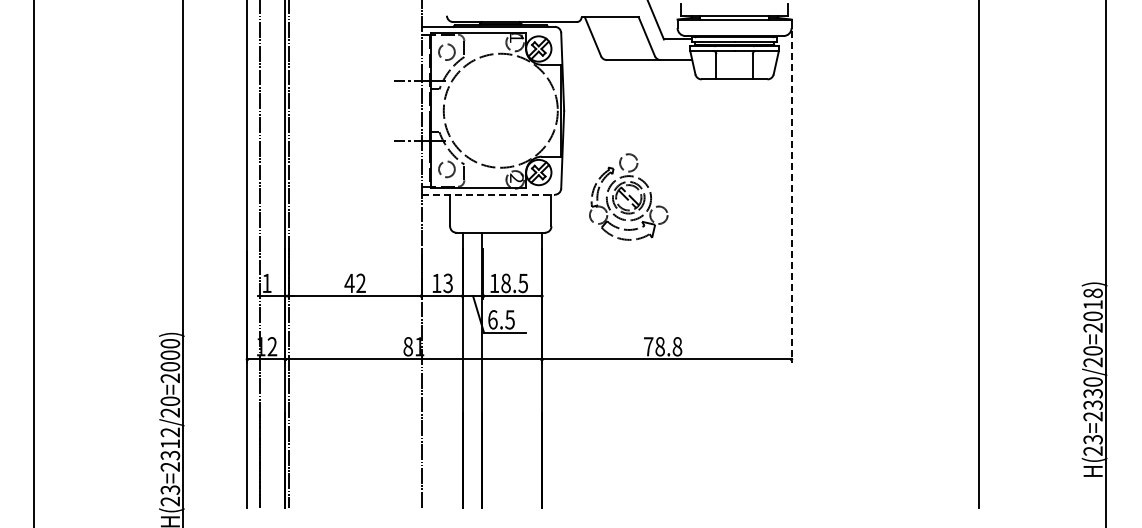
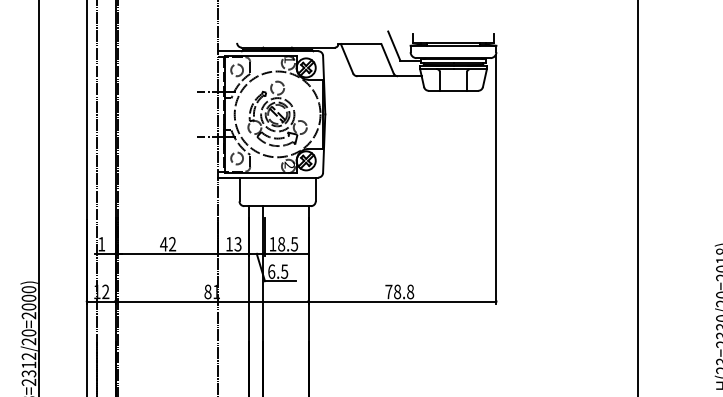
line: (488, 194) -> (268, 177), dashed -> solid
part: (628, 196) -> (277, 113), moved
line: (791, 196) -> (496, 178), dashed -> solid

